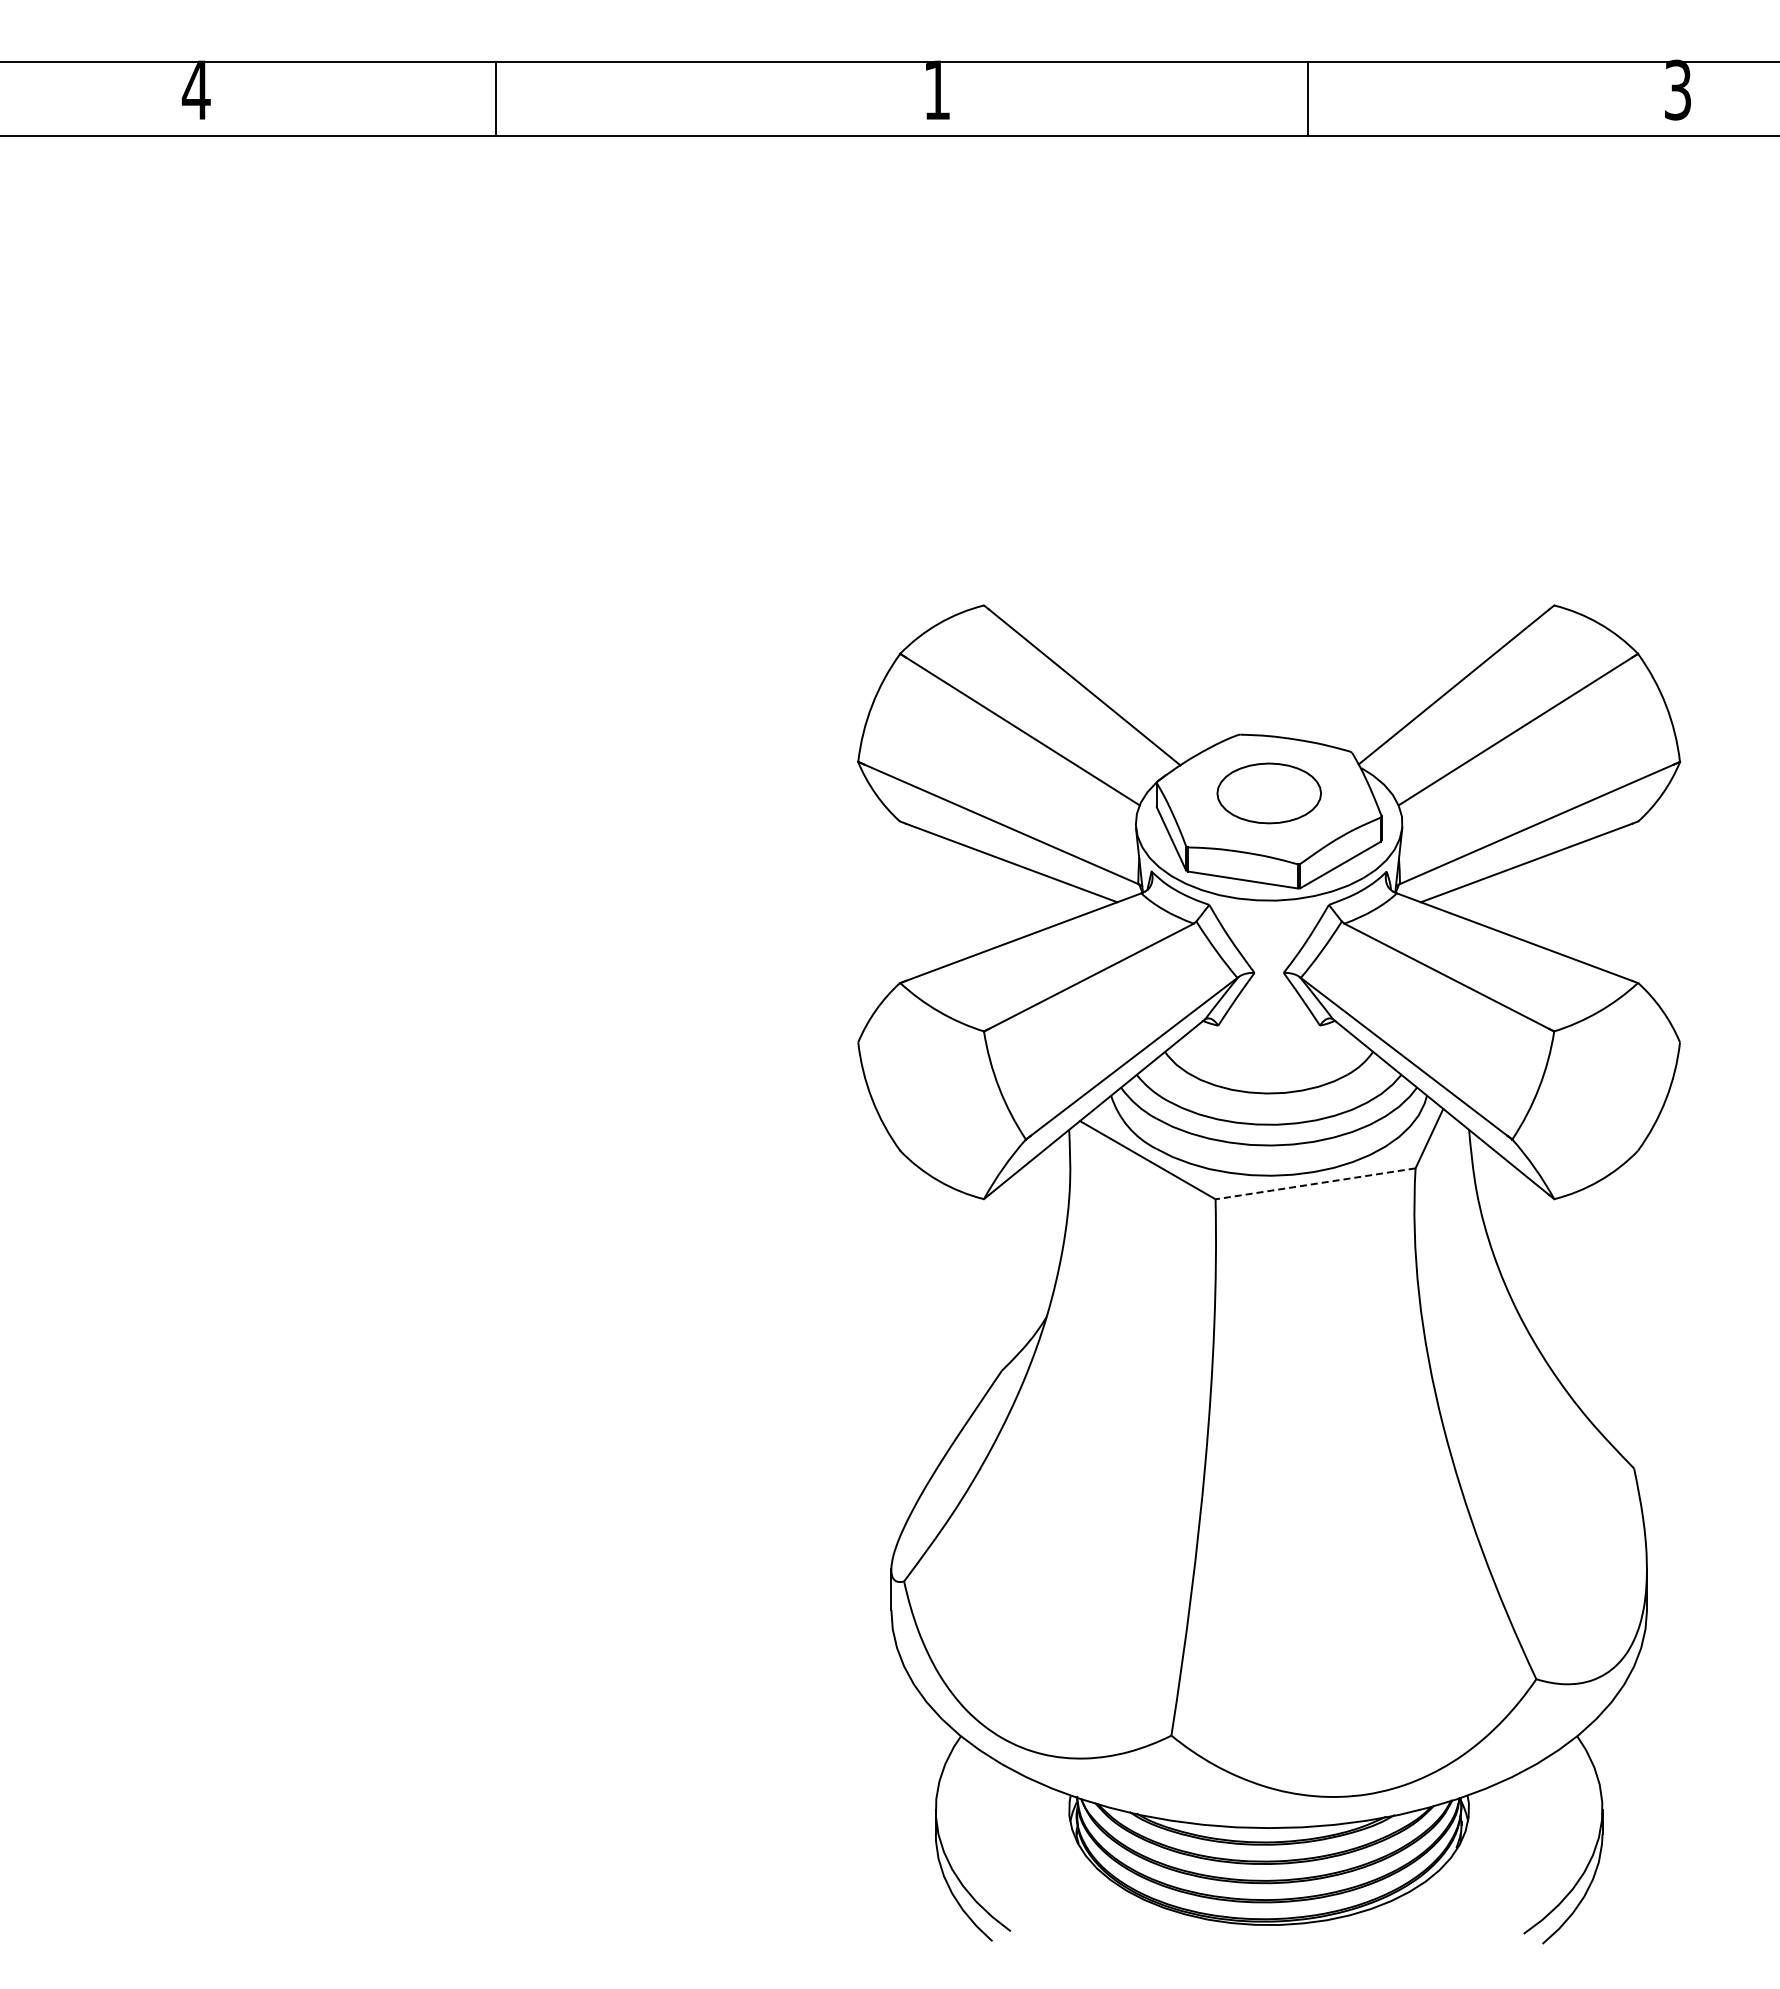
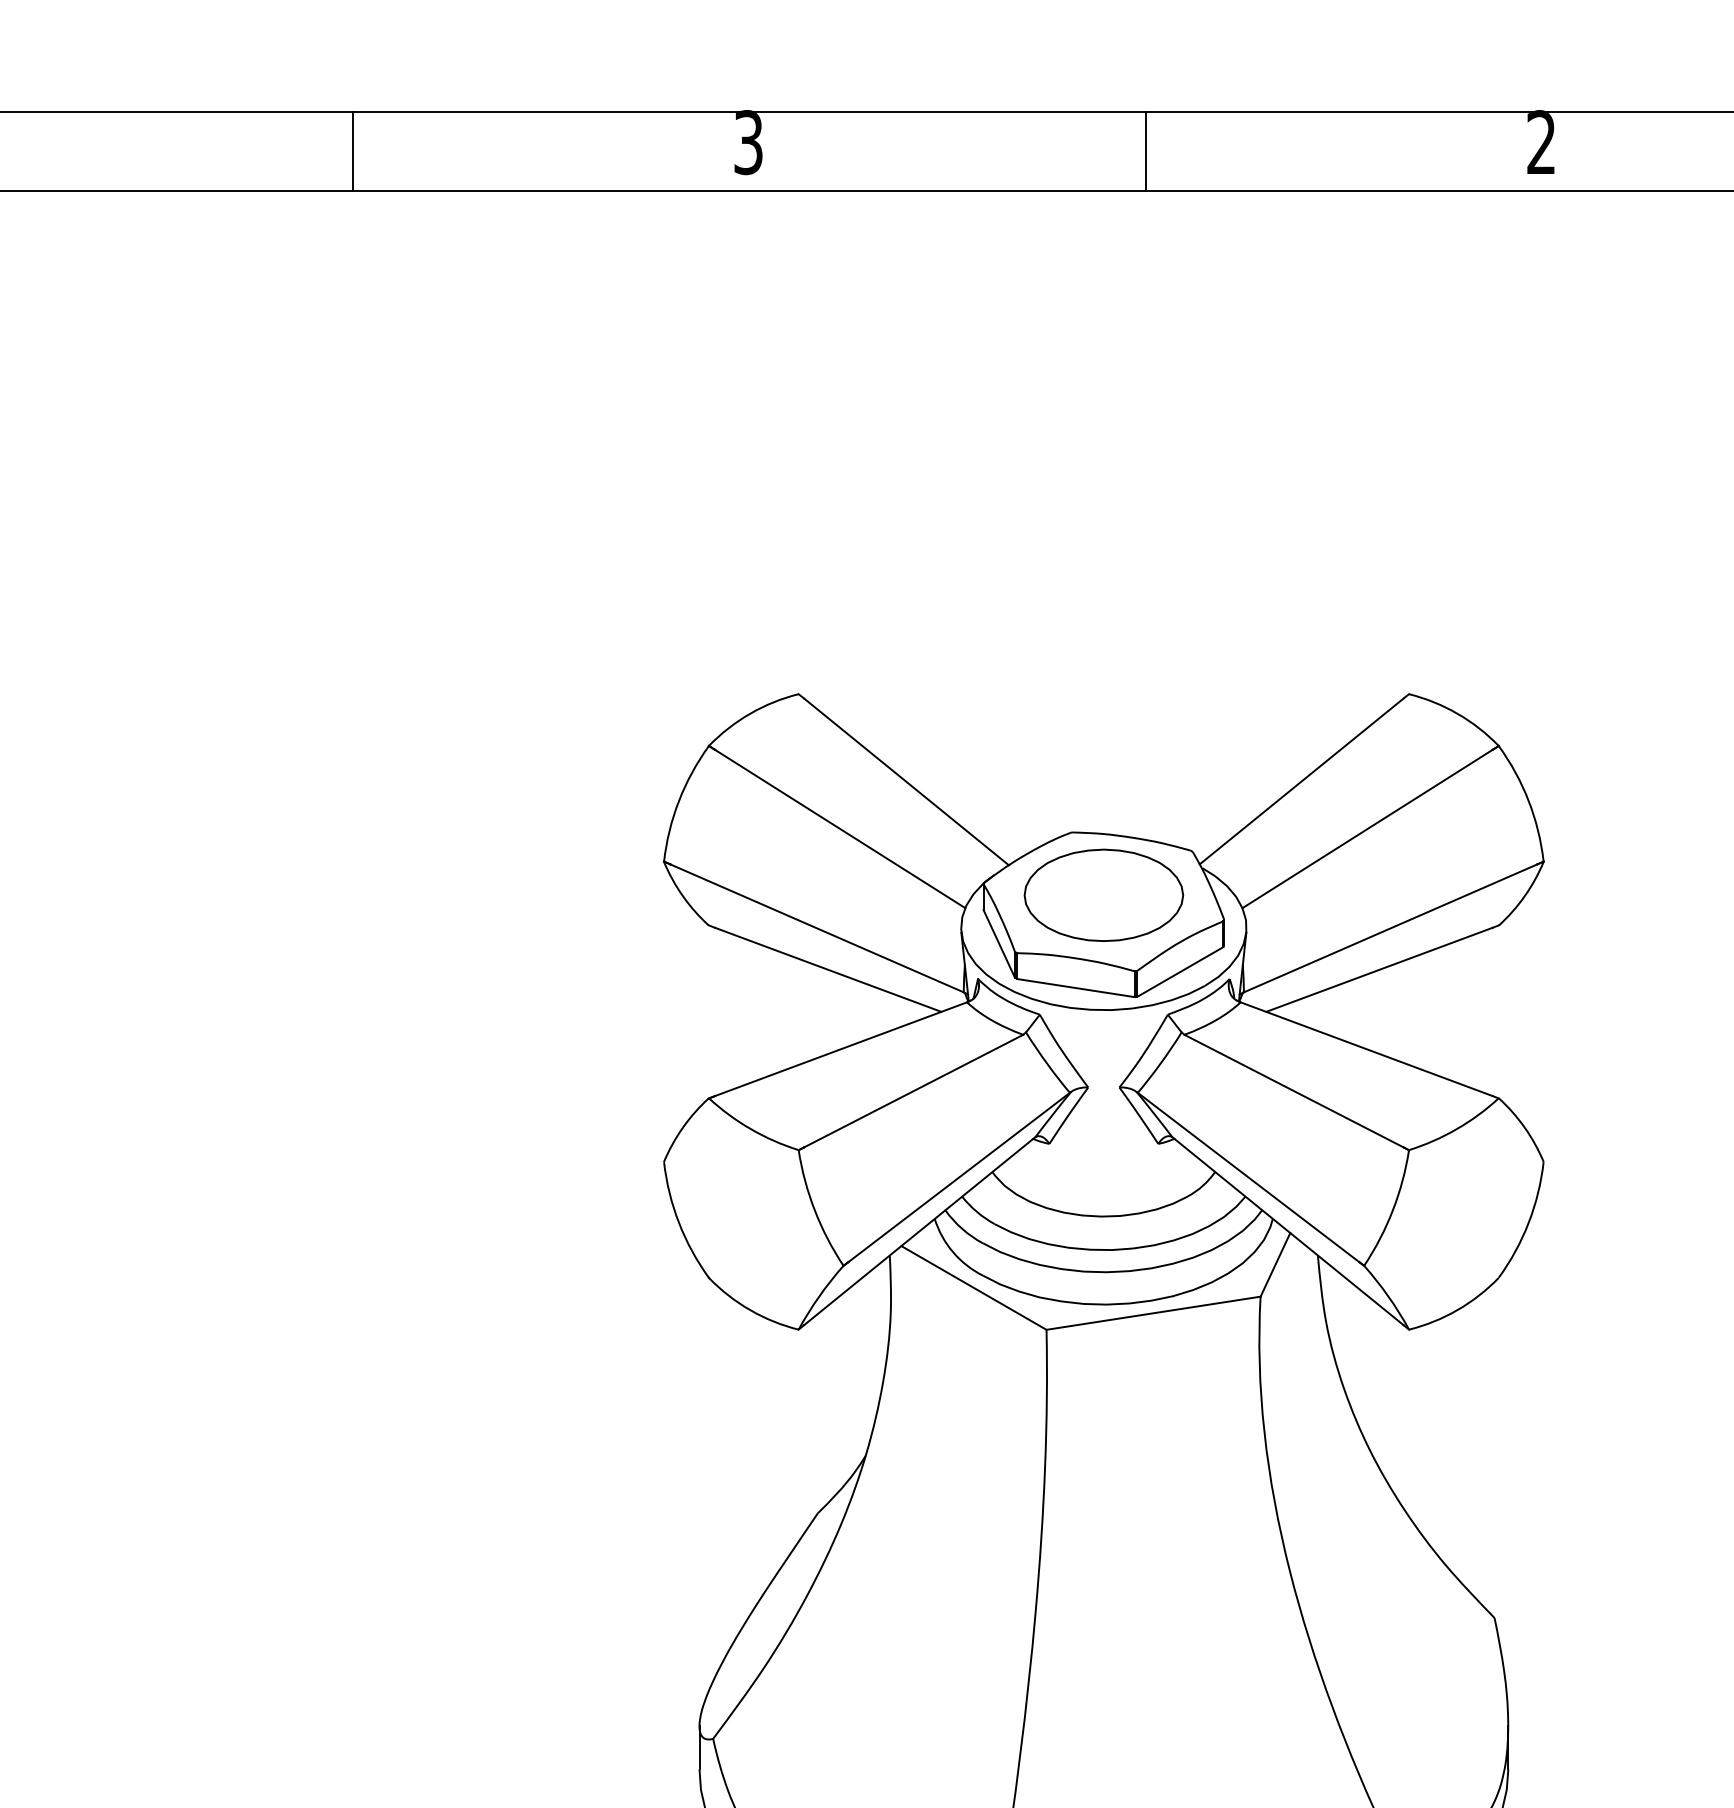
text: (937, 89) -> (748, 141), 1 -> 3
text: (1677, 89) -> (1540, 141), 3 -> 2
line: (495, 98) -> (352, 151), moved
part: (1269, 793) -> (1104, 895), size x1.43
line: (1315, 1183) -> (1153, 1312), dashed -> solid

